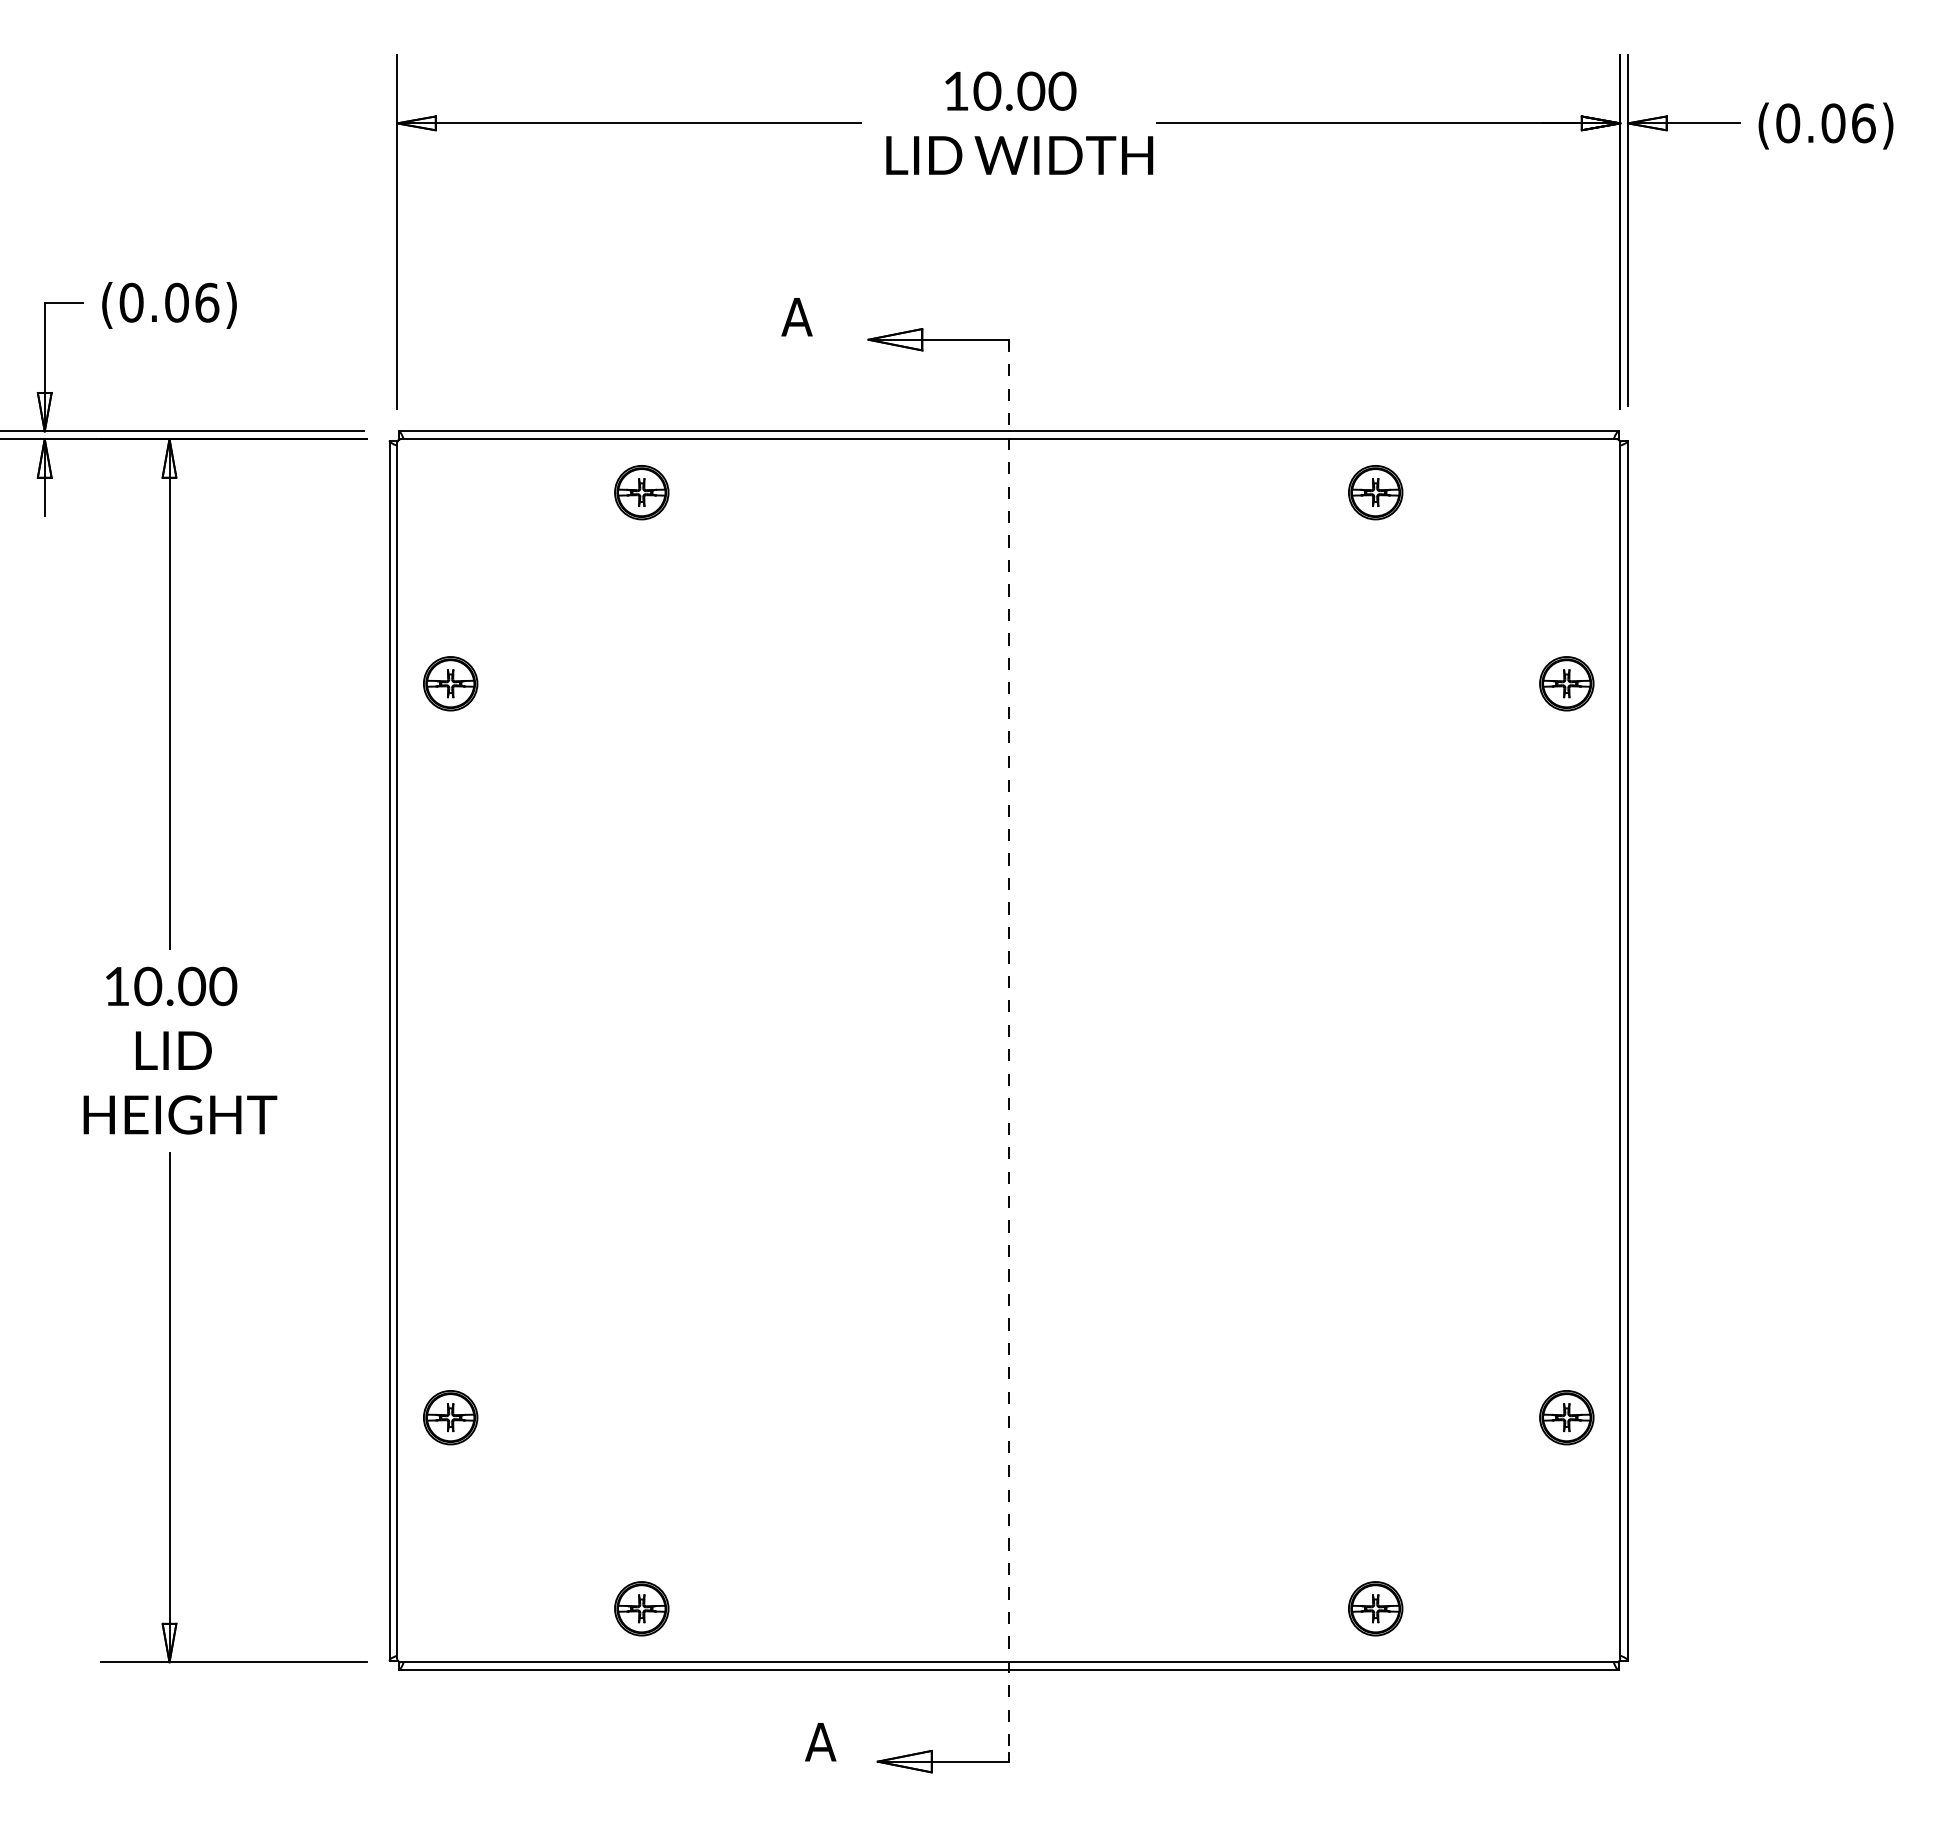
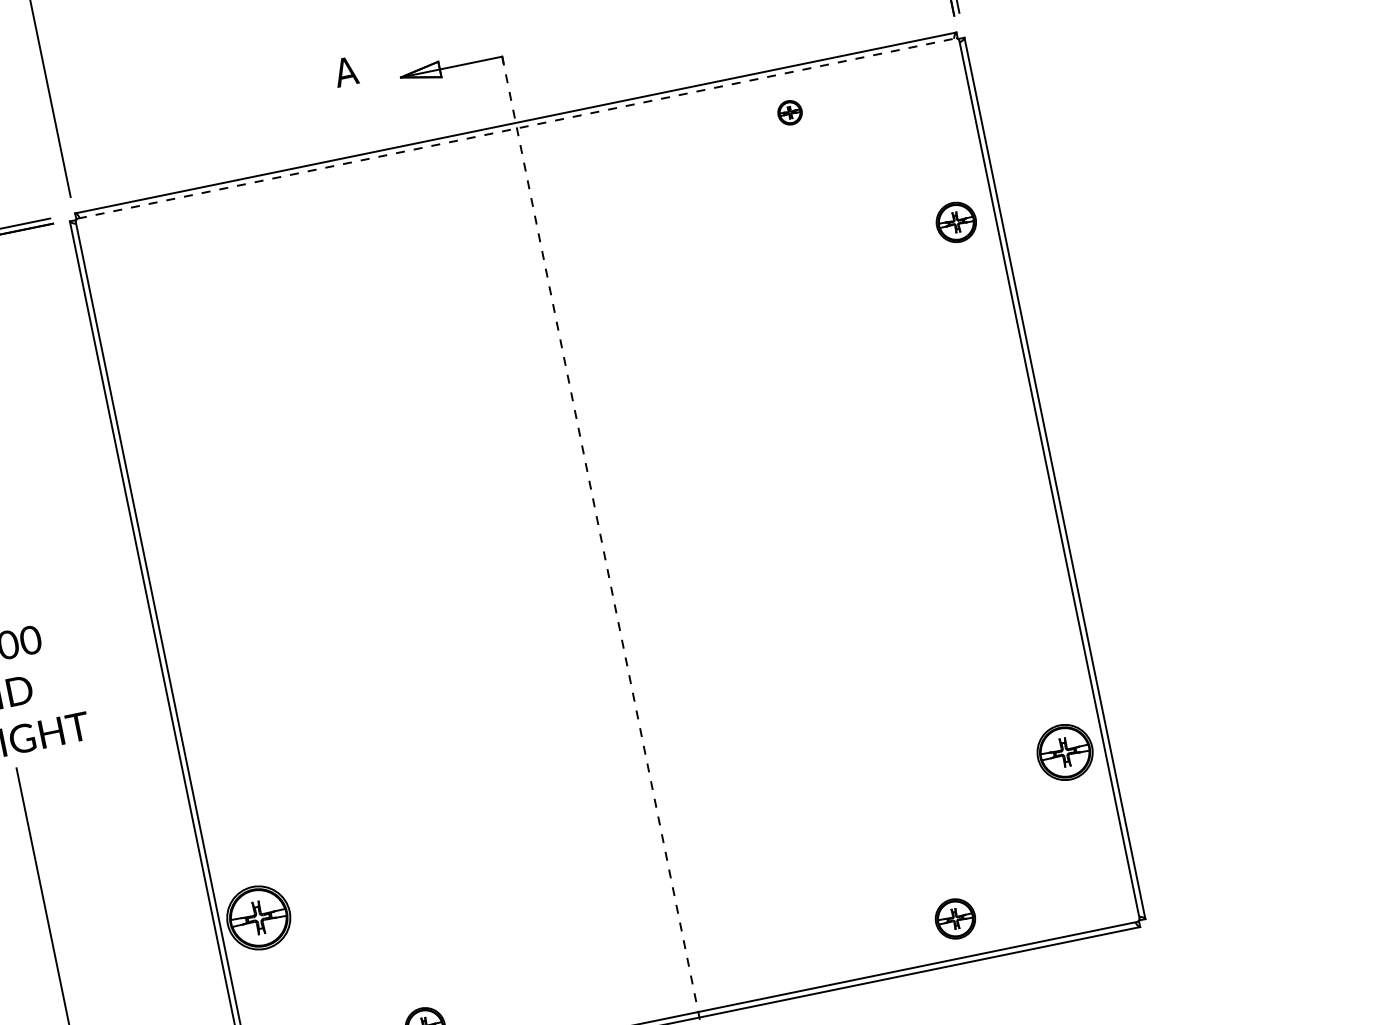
line: (1008, 439) -> (516, 128), solid -> dashed
part: (641, 492) -> (259, 221), removed
part: (1375, 492) -> (789, 112), size x0.6
part: (450, 683) -> (149, 387), removed
part: (450, 1417) -> (258, 917), size x1.6
part: (1566, 1417) -> (1064, 752), size x1.4

